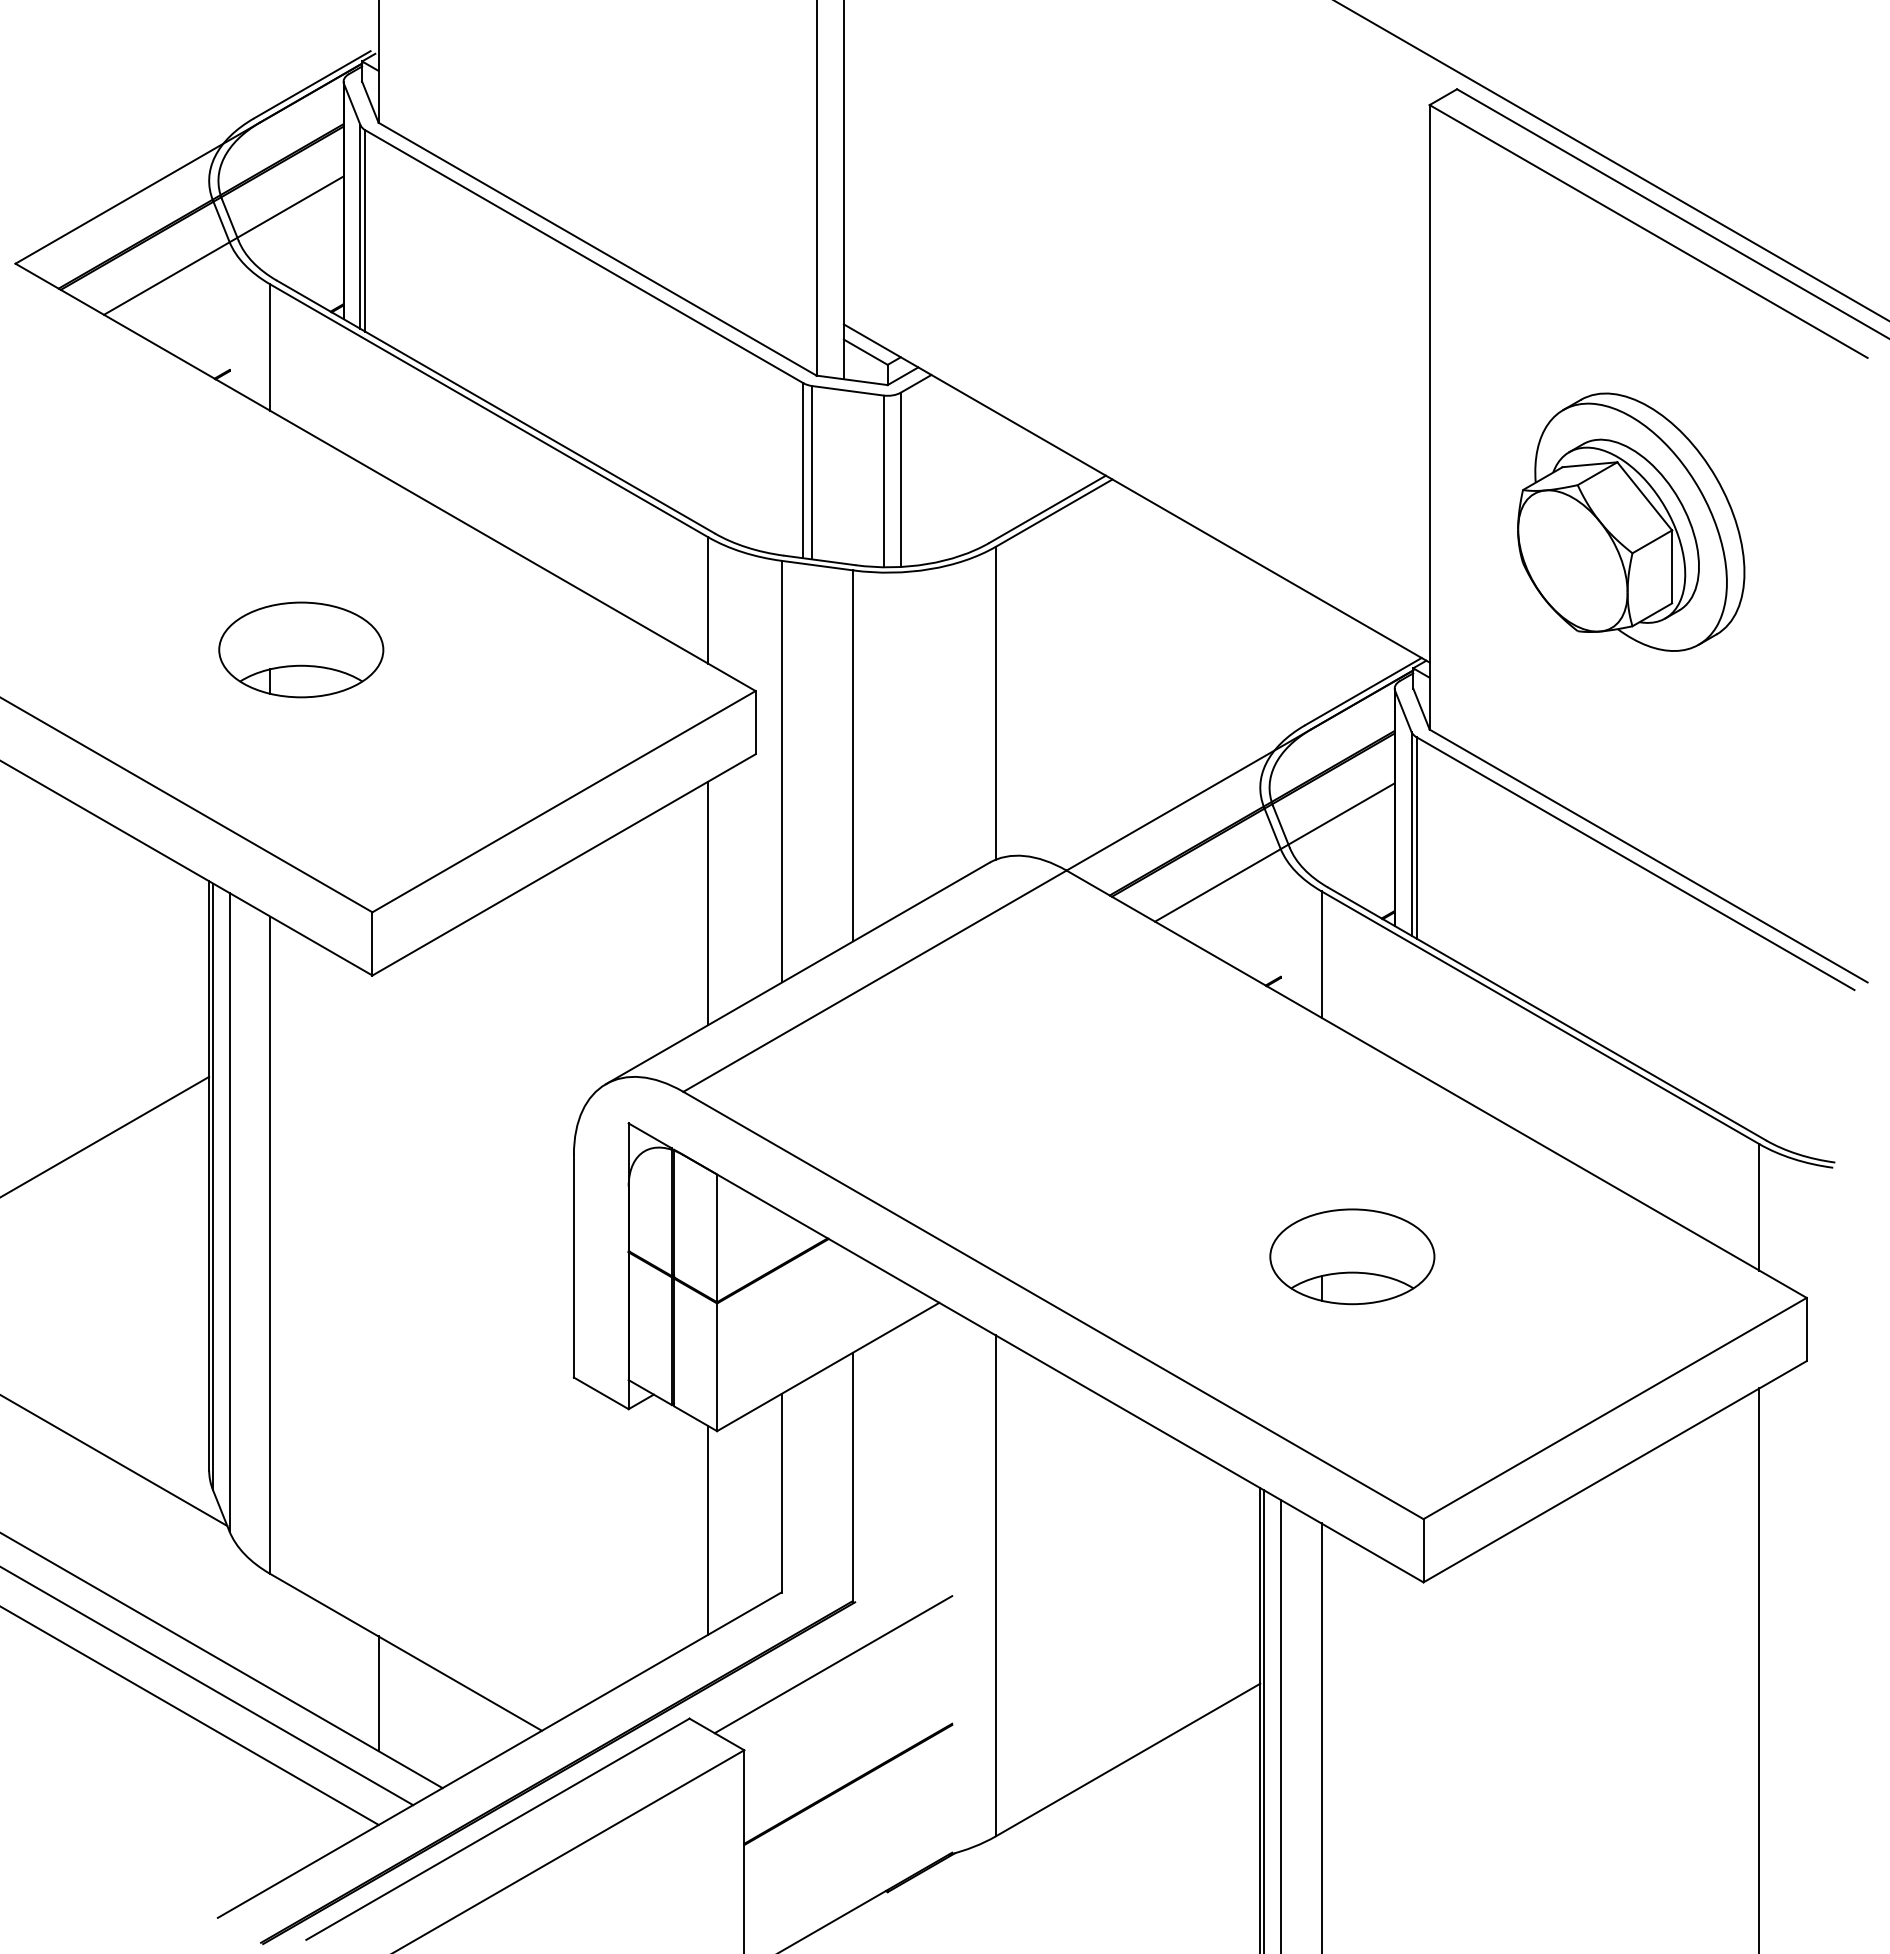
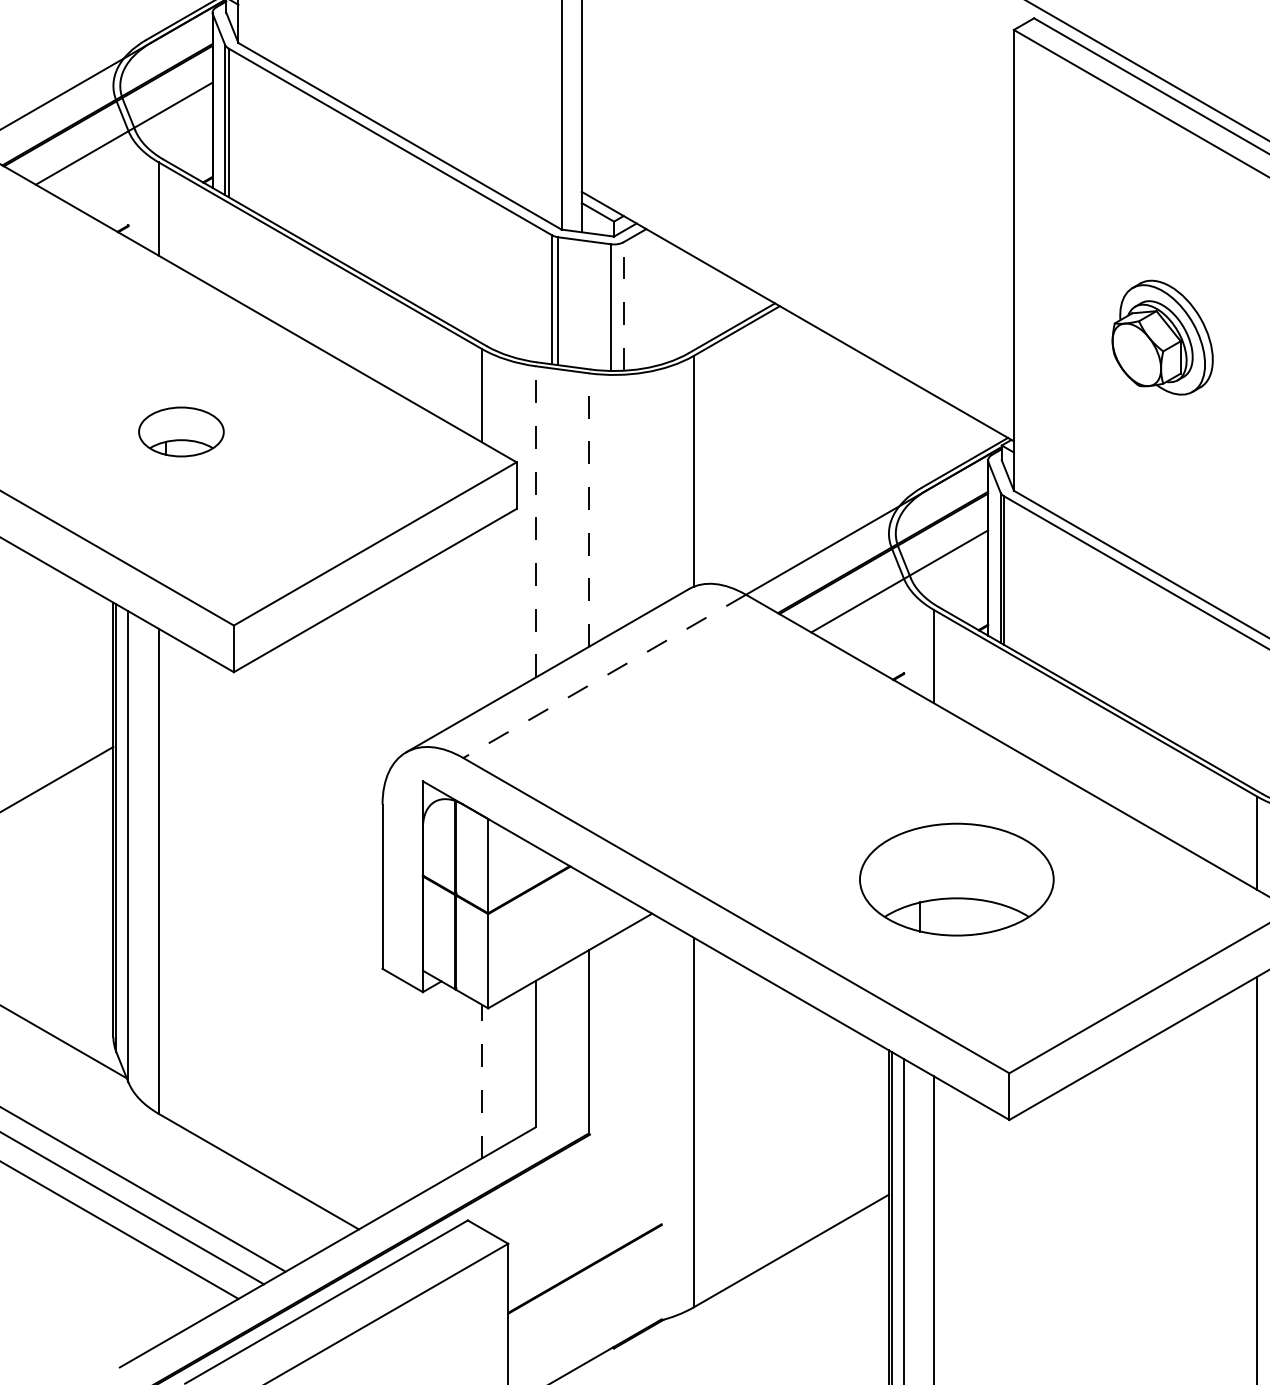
line: (900, 479) -> (623, 306), solid -> dashed
part: (1631, 521) -> (1162, 337), size x0.6
part: (301, 649) -> (181, 431), size x0.7
line: (853, 755) -> (588, 509), solid -> dashed
line: (782, 771) -> (536, 521), solid -> dashed
line: (708, 903) -> (481, 619), removed
line: (874, 981) -> (604, 676), solid -> dashed
part: (1352, 1256) -> (956, 879), size x1.6
line: (708, 1529) -> (481, 1080), solid -> dashed
line: (833, 1664) -> (574, 1180), removed
line: (378, 1693) -> (238, 1201), removed

